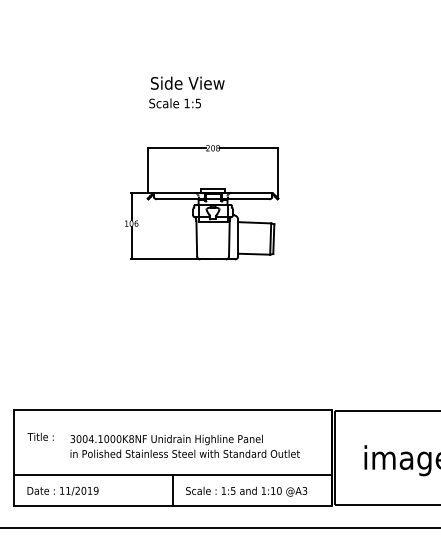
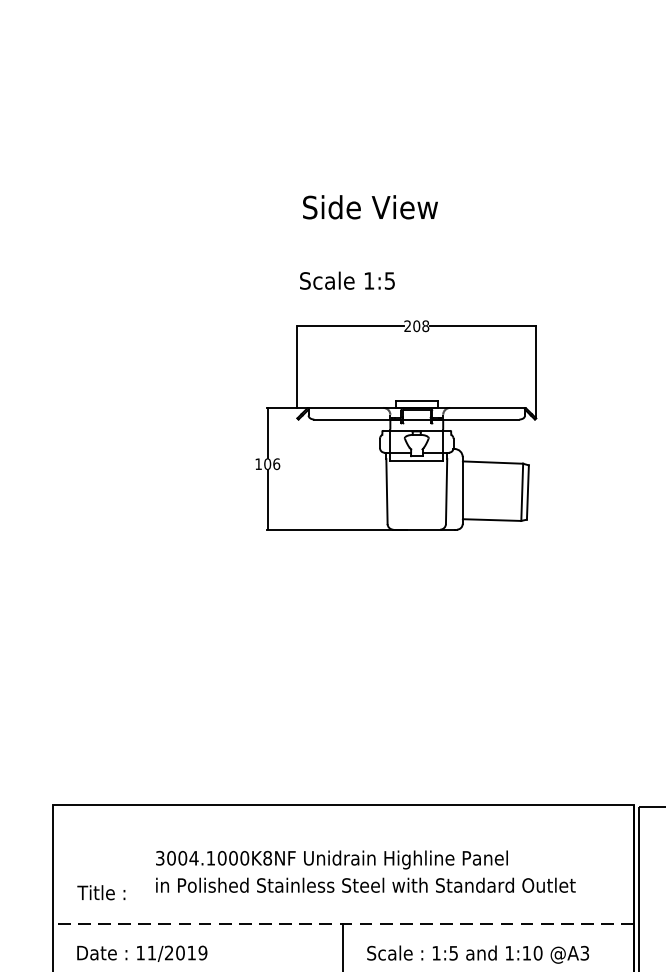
text: (174, 103) -> (346, 280), moved
text: (40, 436) -> (101, 892), moved
line: (172, 475) -> (342, 924), solid -> dashed

